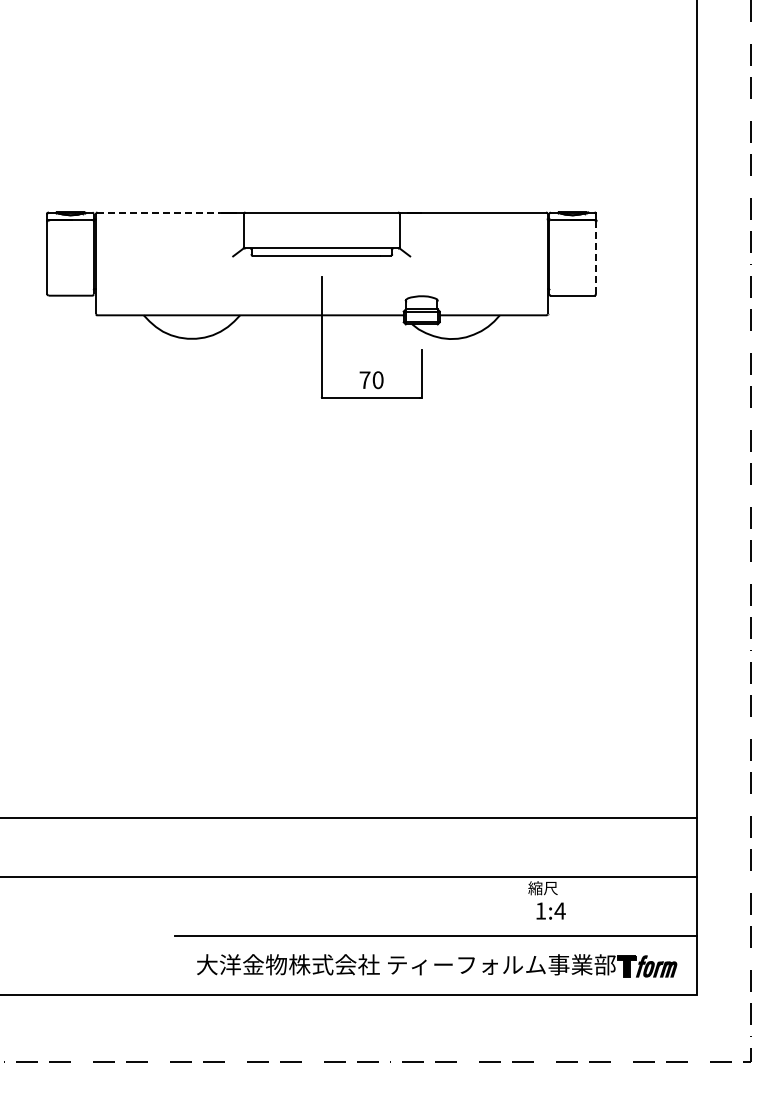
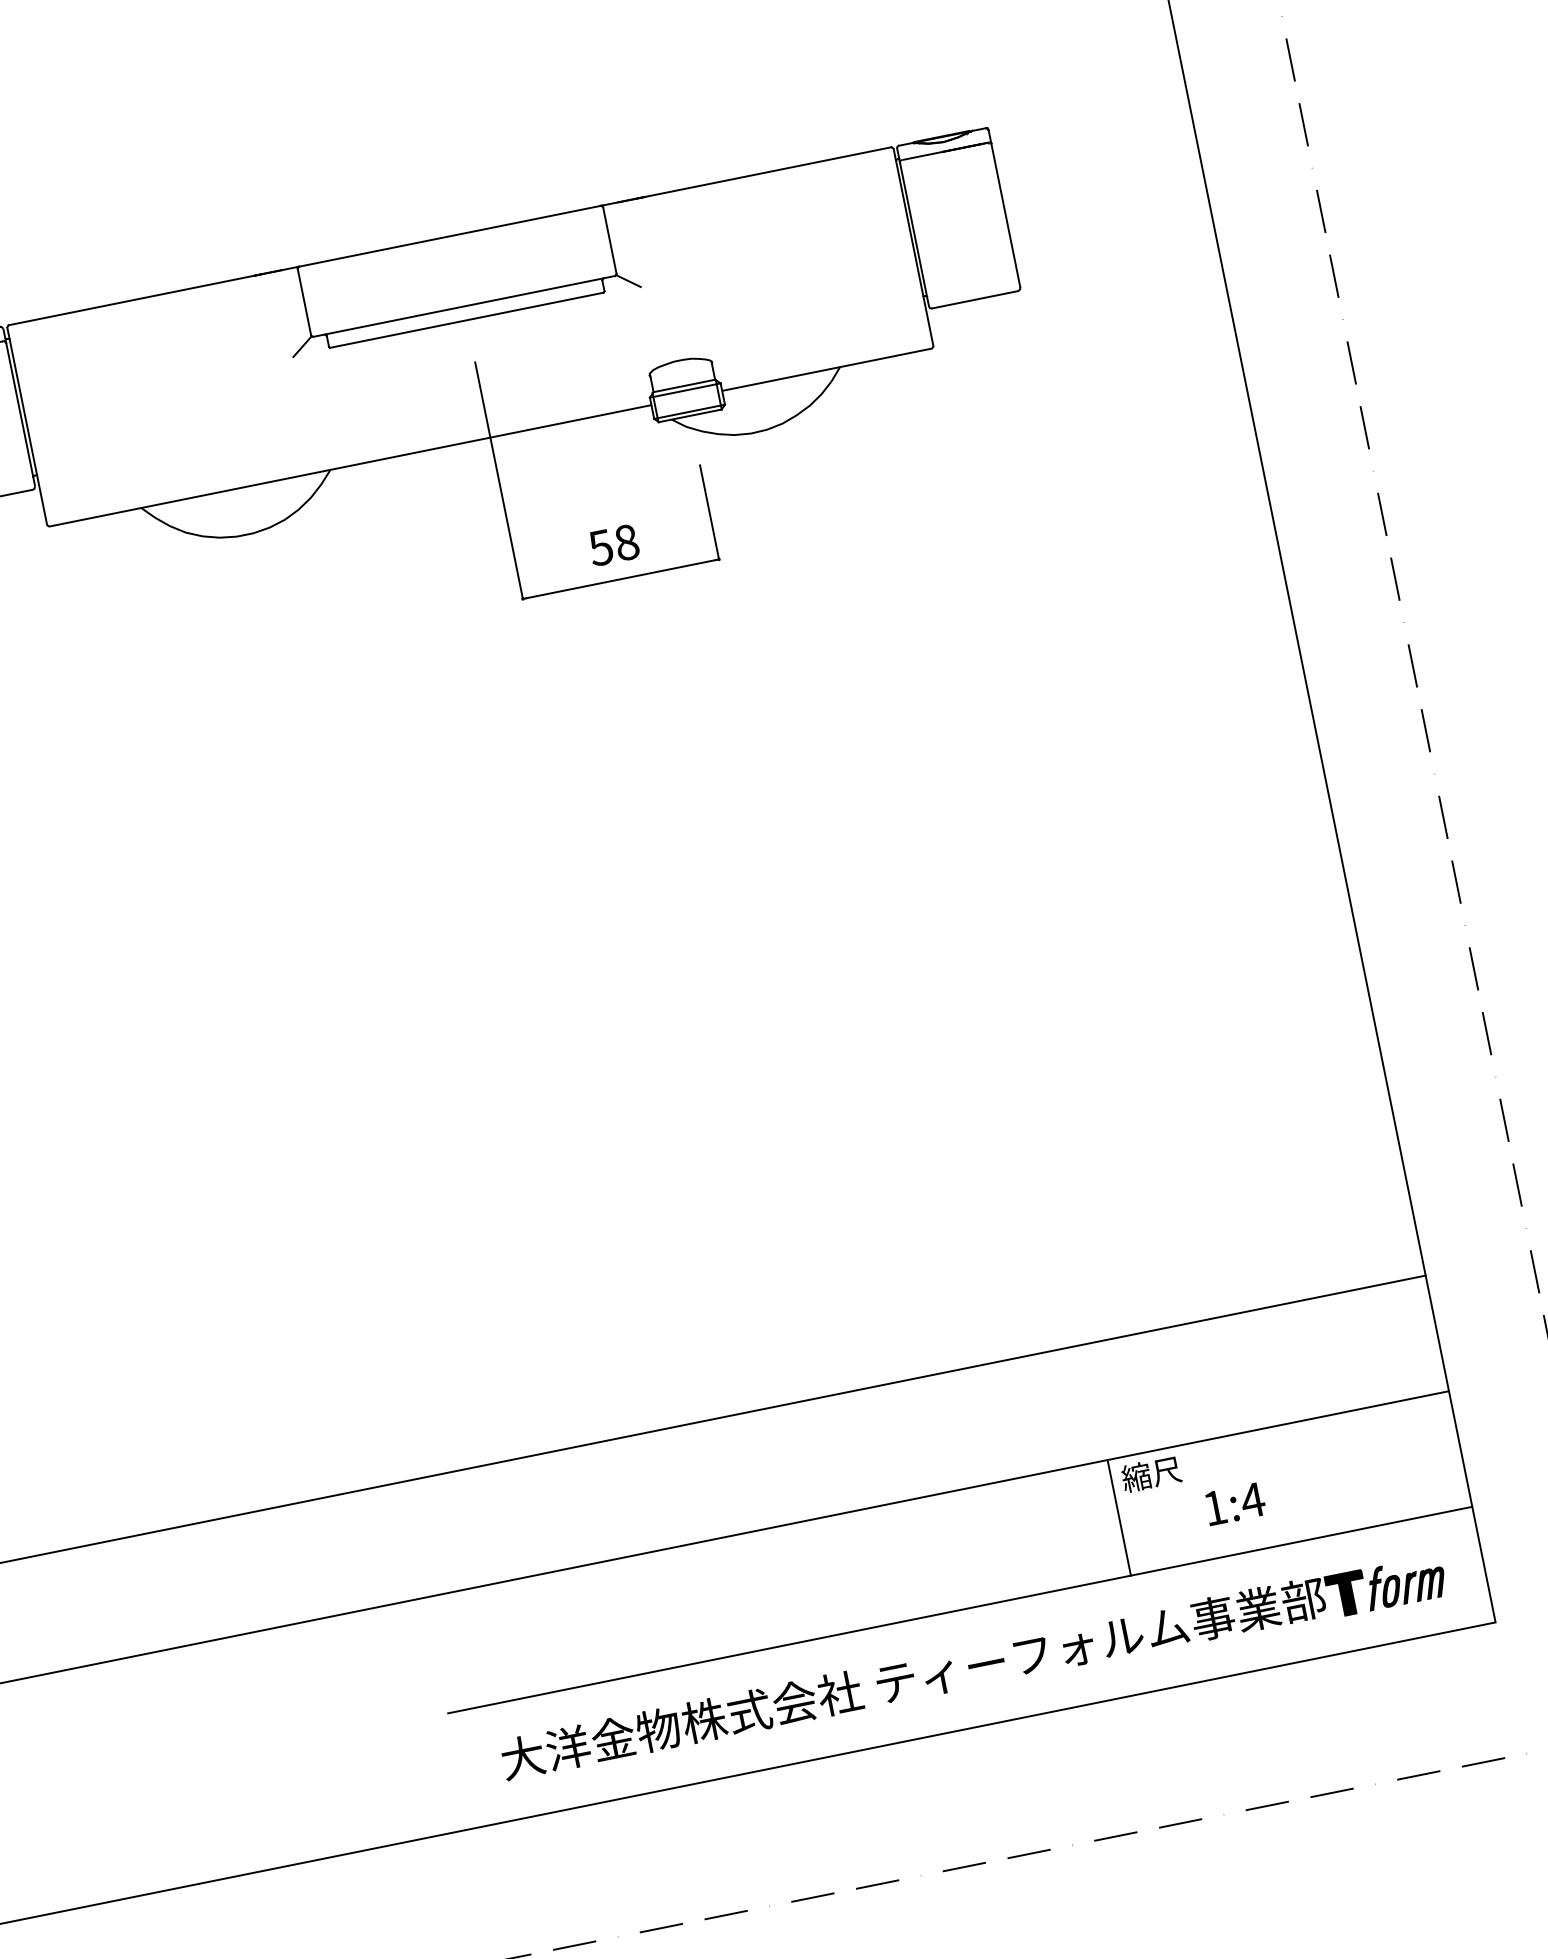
line: (159, 212) -> (131, 300), dashed -> solid
line: (596, 257) -> (1006, 215), dashed -> solid
text: (371, 380) -> (613, 545), 70 -> 58
line: (522, 905) -> (1117, 1516), added
text: (550, 910) -> (1233, 1503), moved

